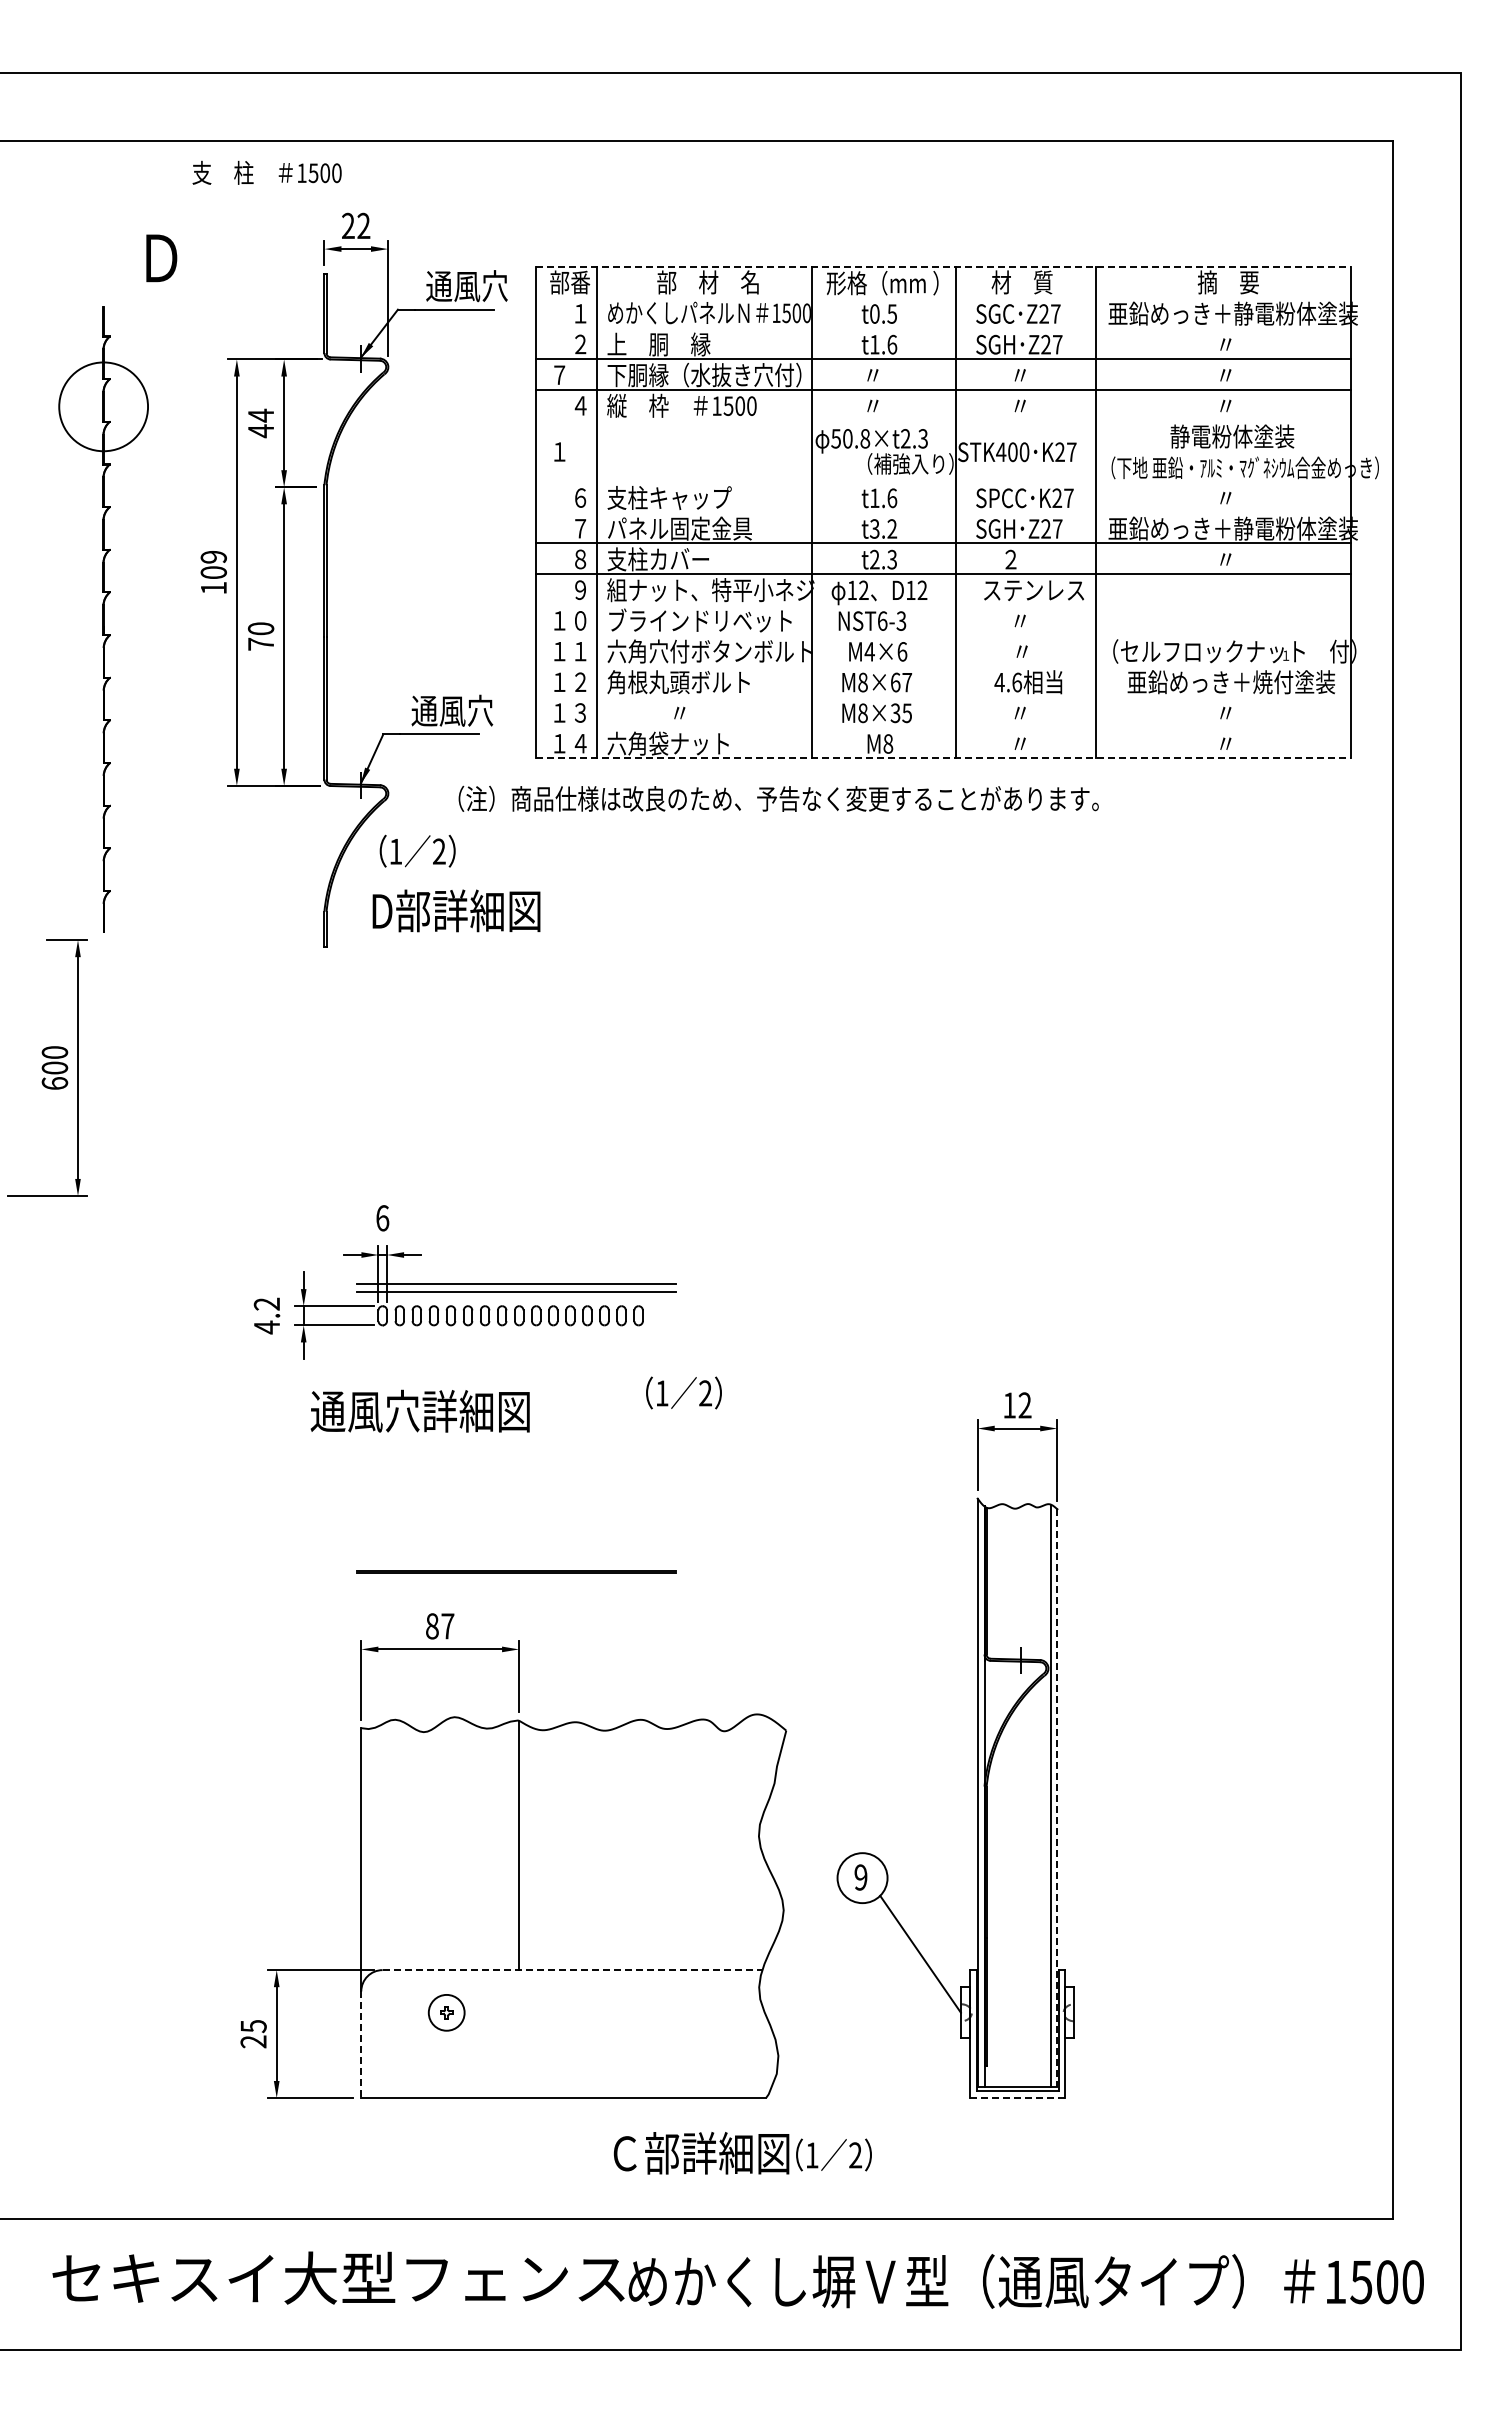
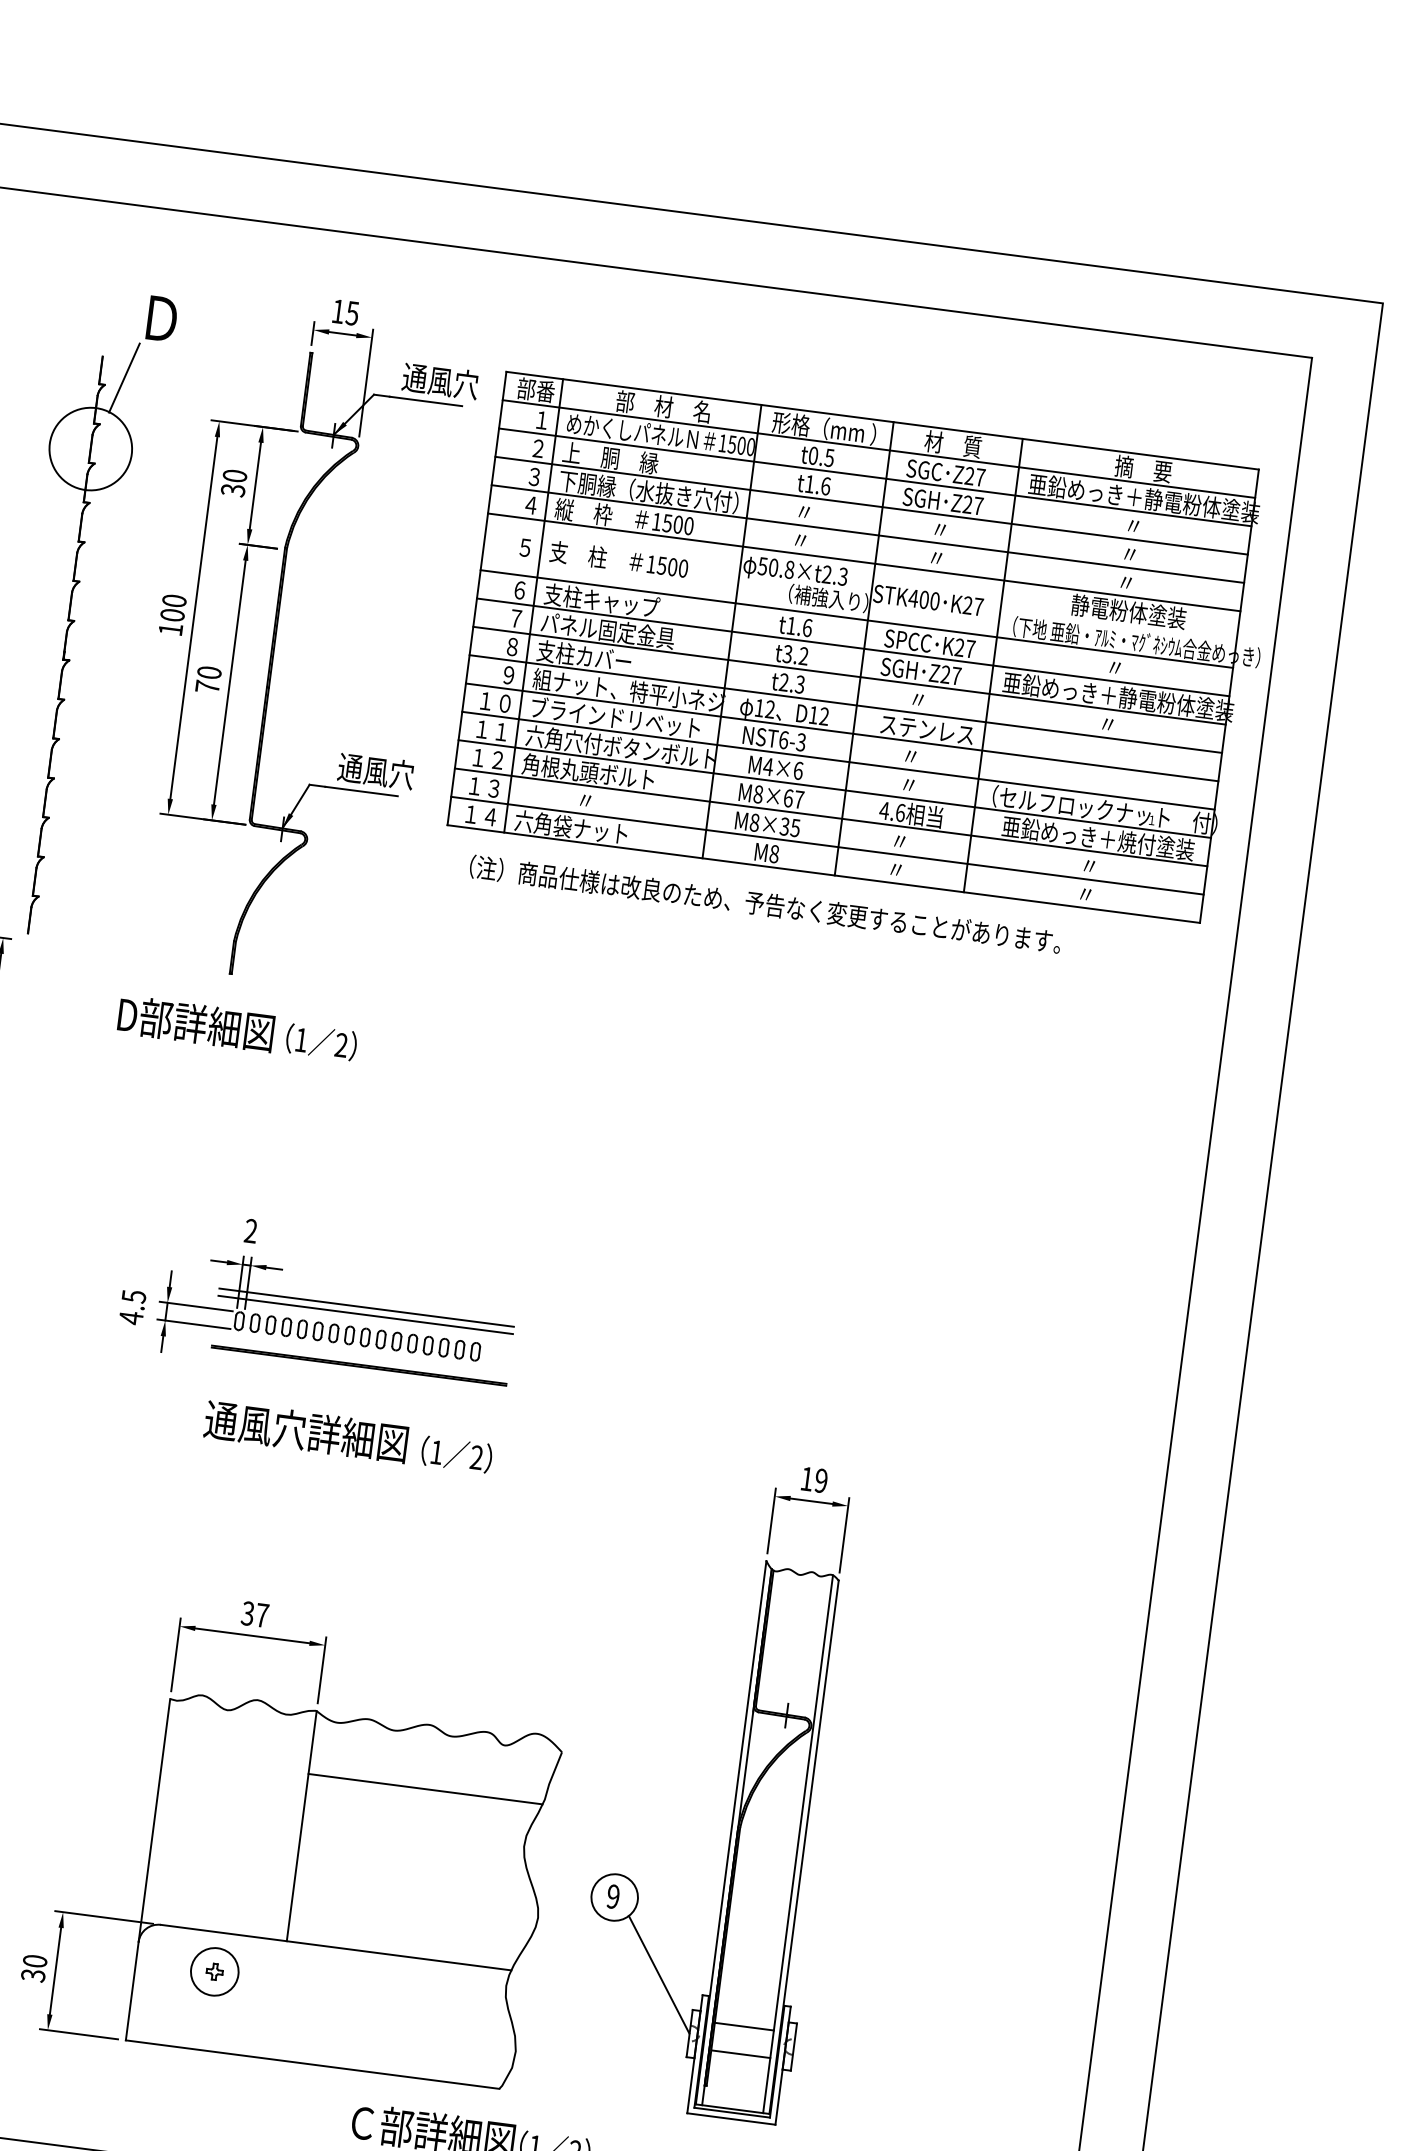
text: (266, 172) -> (618, 559), moved
text: (356, 225) -> (345, 312), 22 -> 15
line: (943, 267) -> (882, 421), dashed -> solid
line: (943, 297) -> (878, 448), added
line: (129, 326) -> (124, 378), added
line: (943, 328) -> (875, 477), added
text: (569, 375) -> (524, 475), ７ -> ３
line: (943, 420) -> (864, 562), added
text: (260, 423) -> (233, 483), 44 -> 30
text: (569, 451) -> (515, 546), １ -> ５
line: (943, 481) -> (856, 618), added
line: (943, 512) -> (853, 647), added
text: (213, 556) -> (174, 600), 109 -> 100
text: (1015, 559) -> (913, 699), ２ -> 〃
line: (943, 604) -> (842, 732), added
line: (943, 635) -> (838, 760), added
line: (943, 666) -> (834, 789), added
line: (943, 696) -> (831, 816), added
line: (943, 727) -> (827, 845), added
line: (943, 758) -> (823, 874), dashed -> solid
text: (778, 798) -> (765, 904), moved
text: (417, 850) -> (321, 1041), moved
text: (456, 910) -> (196, 1023), moved
text: (382, 1218) -> (250, 1231), 6 -> 2
text: (266, 1303) -> (133, 1295), 4.2 -> 4.5
text: (683, 1392) -> (456, 1454), moved
text: (1024, 1405) -> (820, 1480), 12 -> 19
text: (419, 1410) -> (305, 1430), moved
line: (516, 1571) -> (359, 1365), moved
text: (431, 1626) -> (247, 1613), 87 -> 37
line: (645, 1788) -> (425, 1788), added
line: (1057, 1798) -> (804, 1847), dashed -> solid
line: (572, 1970) -> (336, 1947), dashed -> solid
line: (1018, 1997) -> (744, 2026), added
part: (446, 2012) -> (214, 1971), size x1.43
line: (1018, 2027) -> (740, 2054), added
text: (253, 2034) -> (34, 1968), 25 -> 30
line: (361, 2045) -> (132, 1991), dashed -> solid
line: (1017, 2098) -> (731, 2119), dashed -> solid

